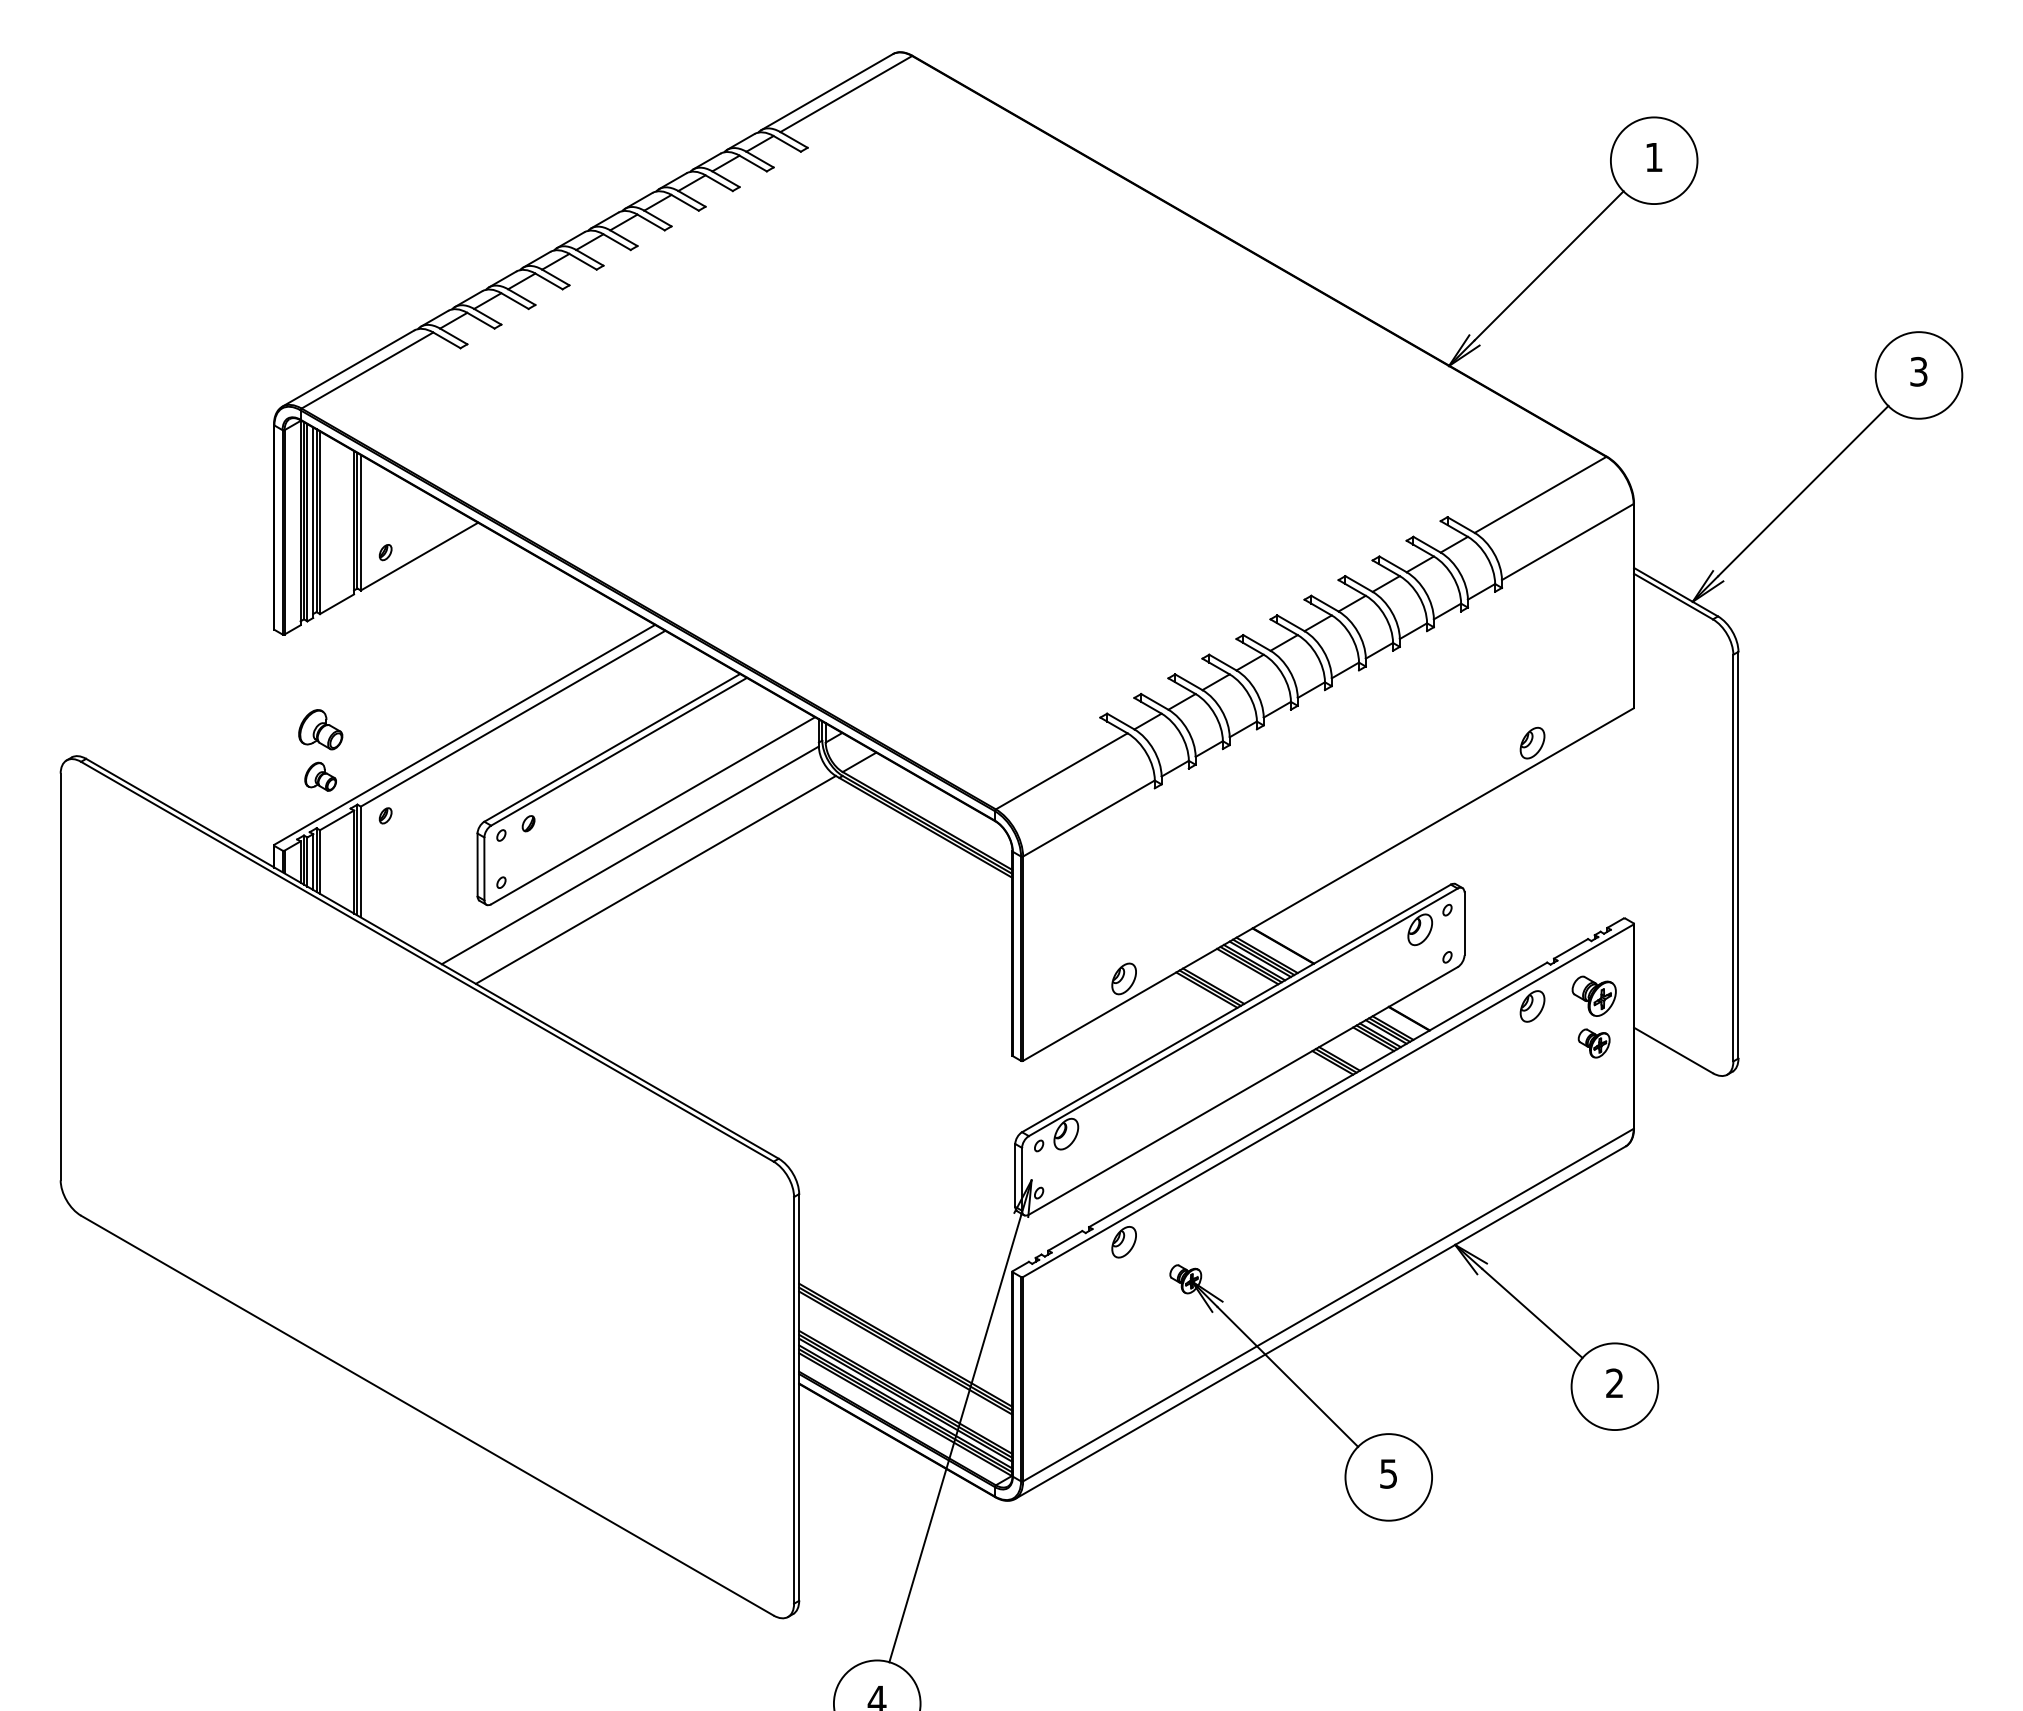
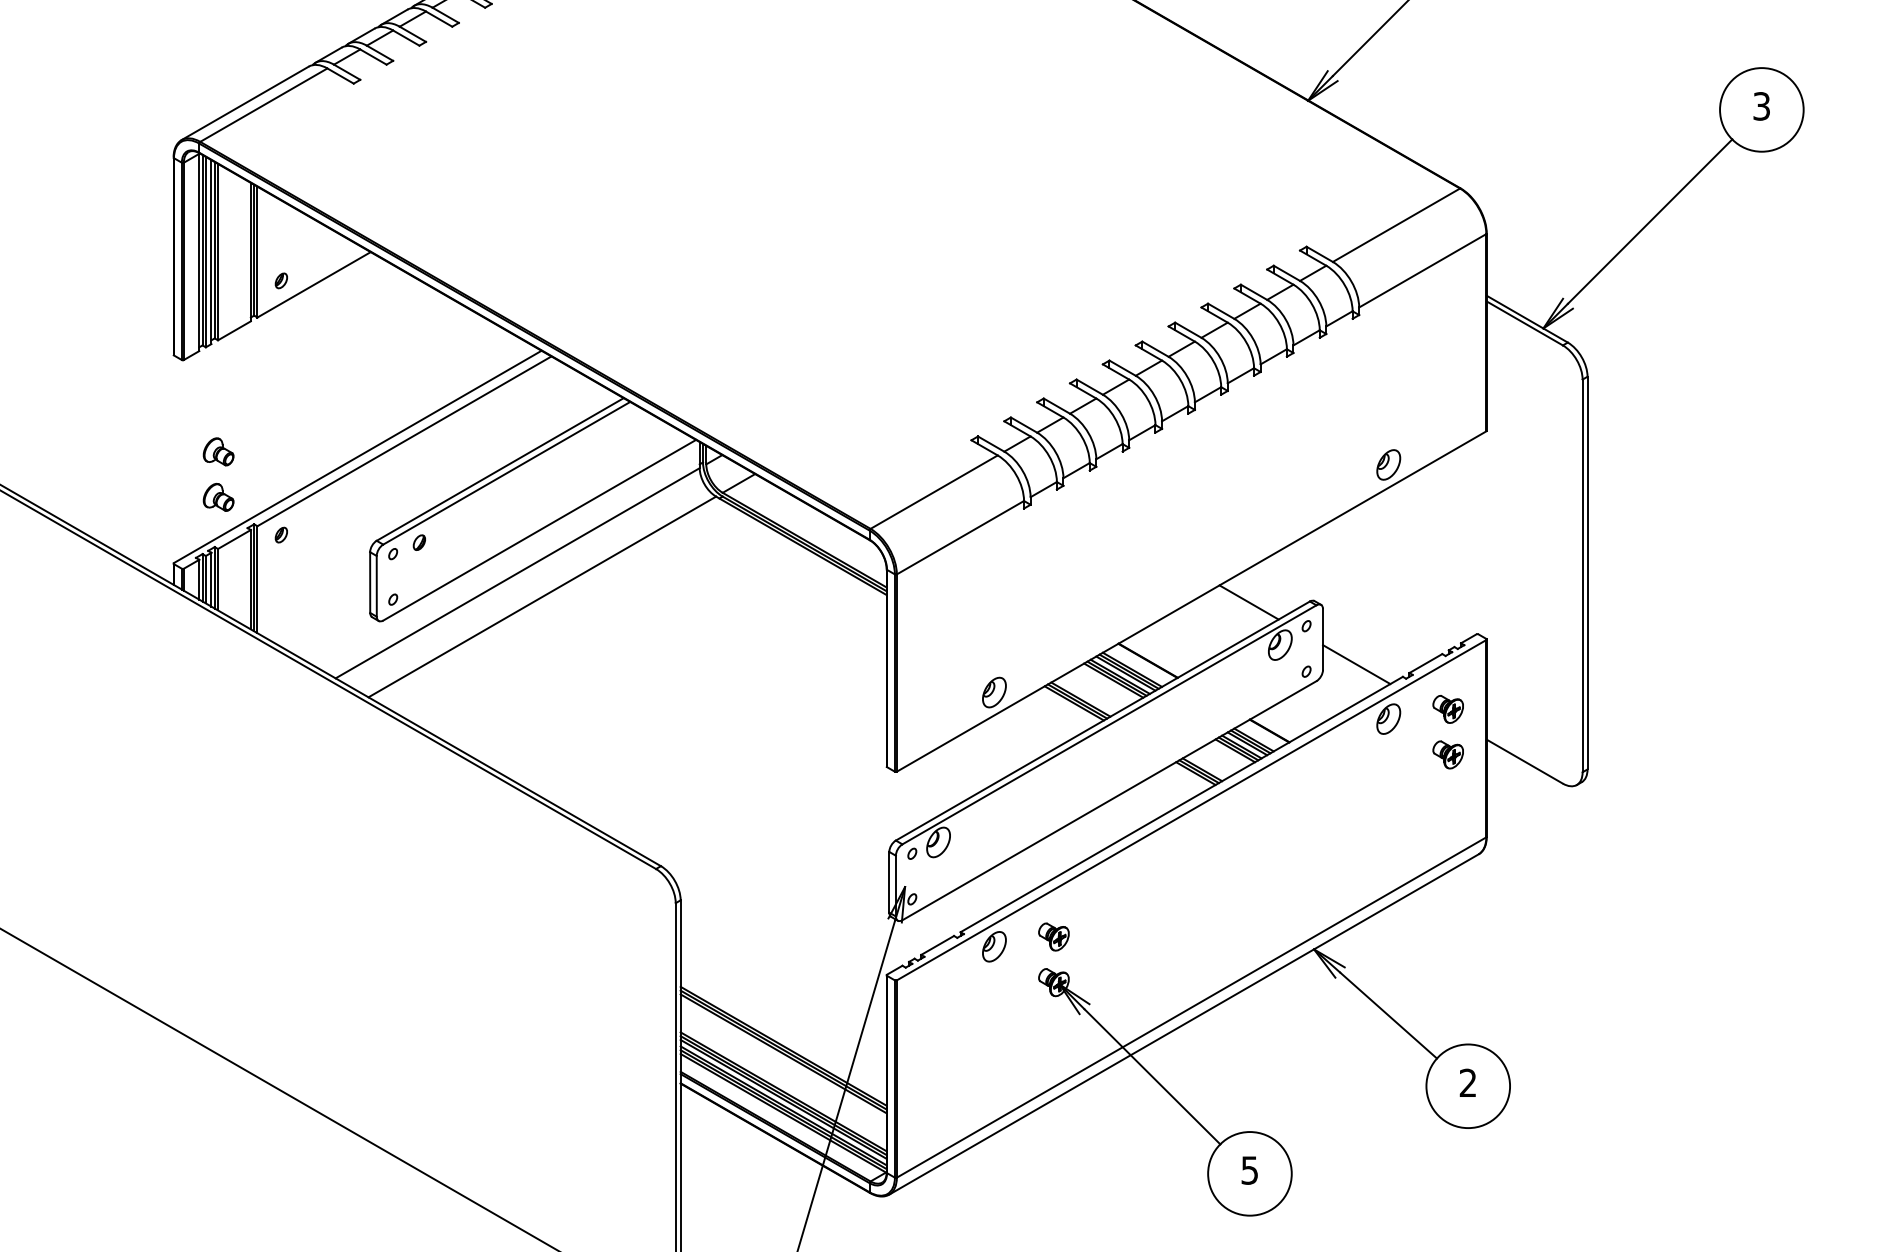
part: (320, 729) -> (218, 451), size x0.71
line: (1387, 885) -> (1248, 602), added
line: (1499, 949) -> (1356, 664), added
part: (1593, 996) -> (1447, 709), size x0.71
part: (1185, 1232) -> (1053, 937), added

